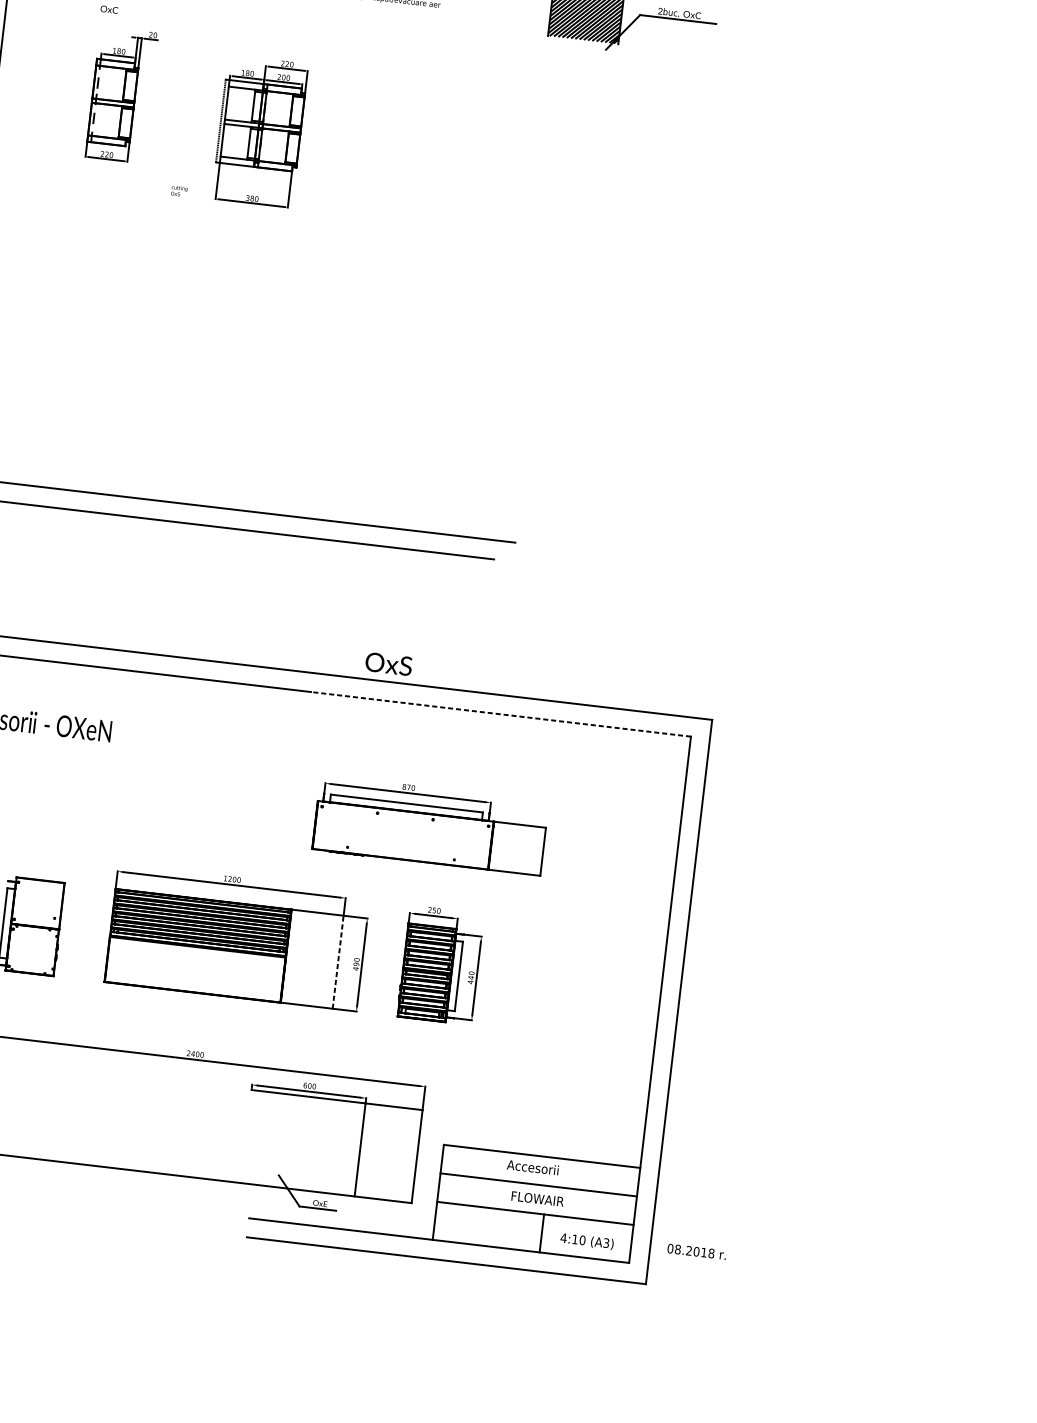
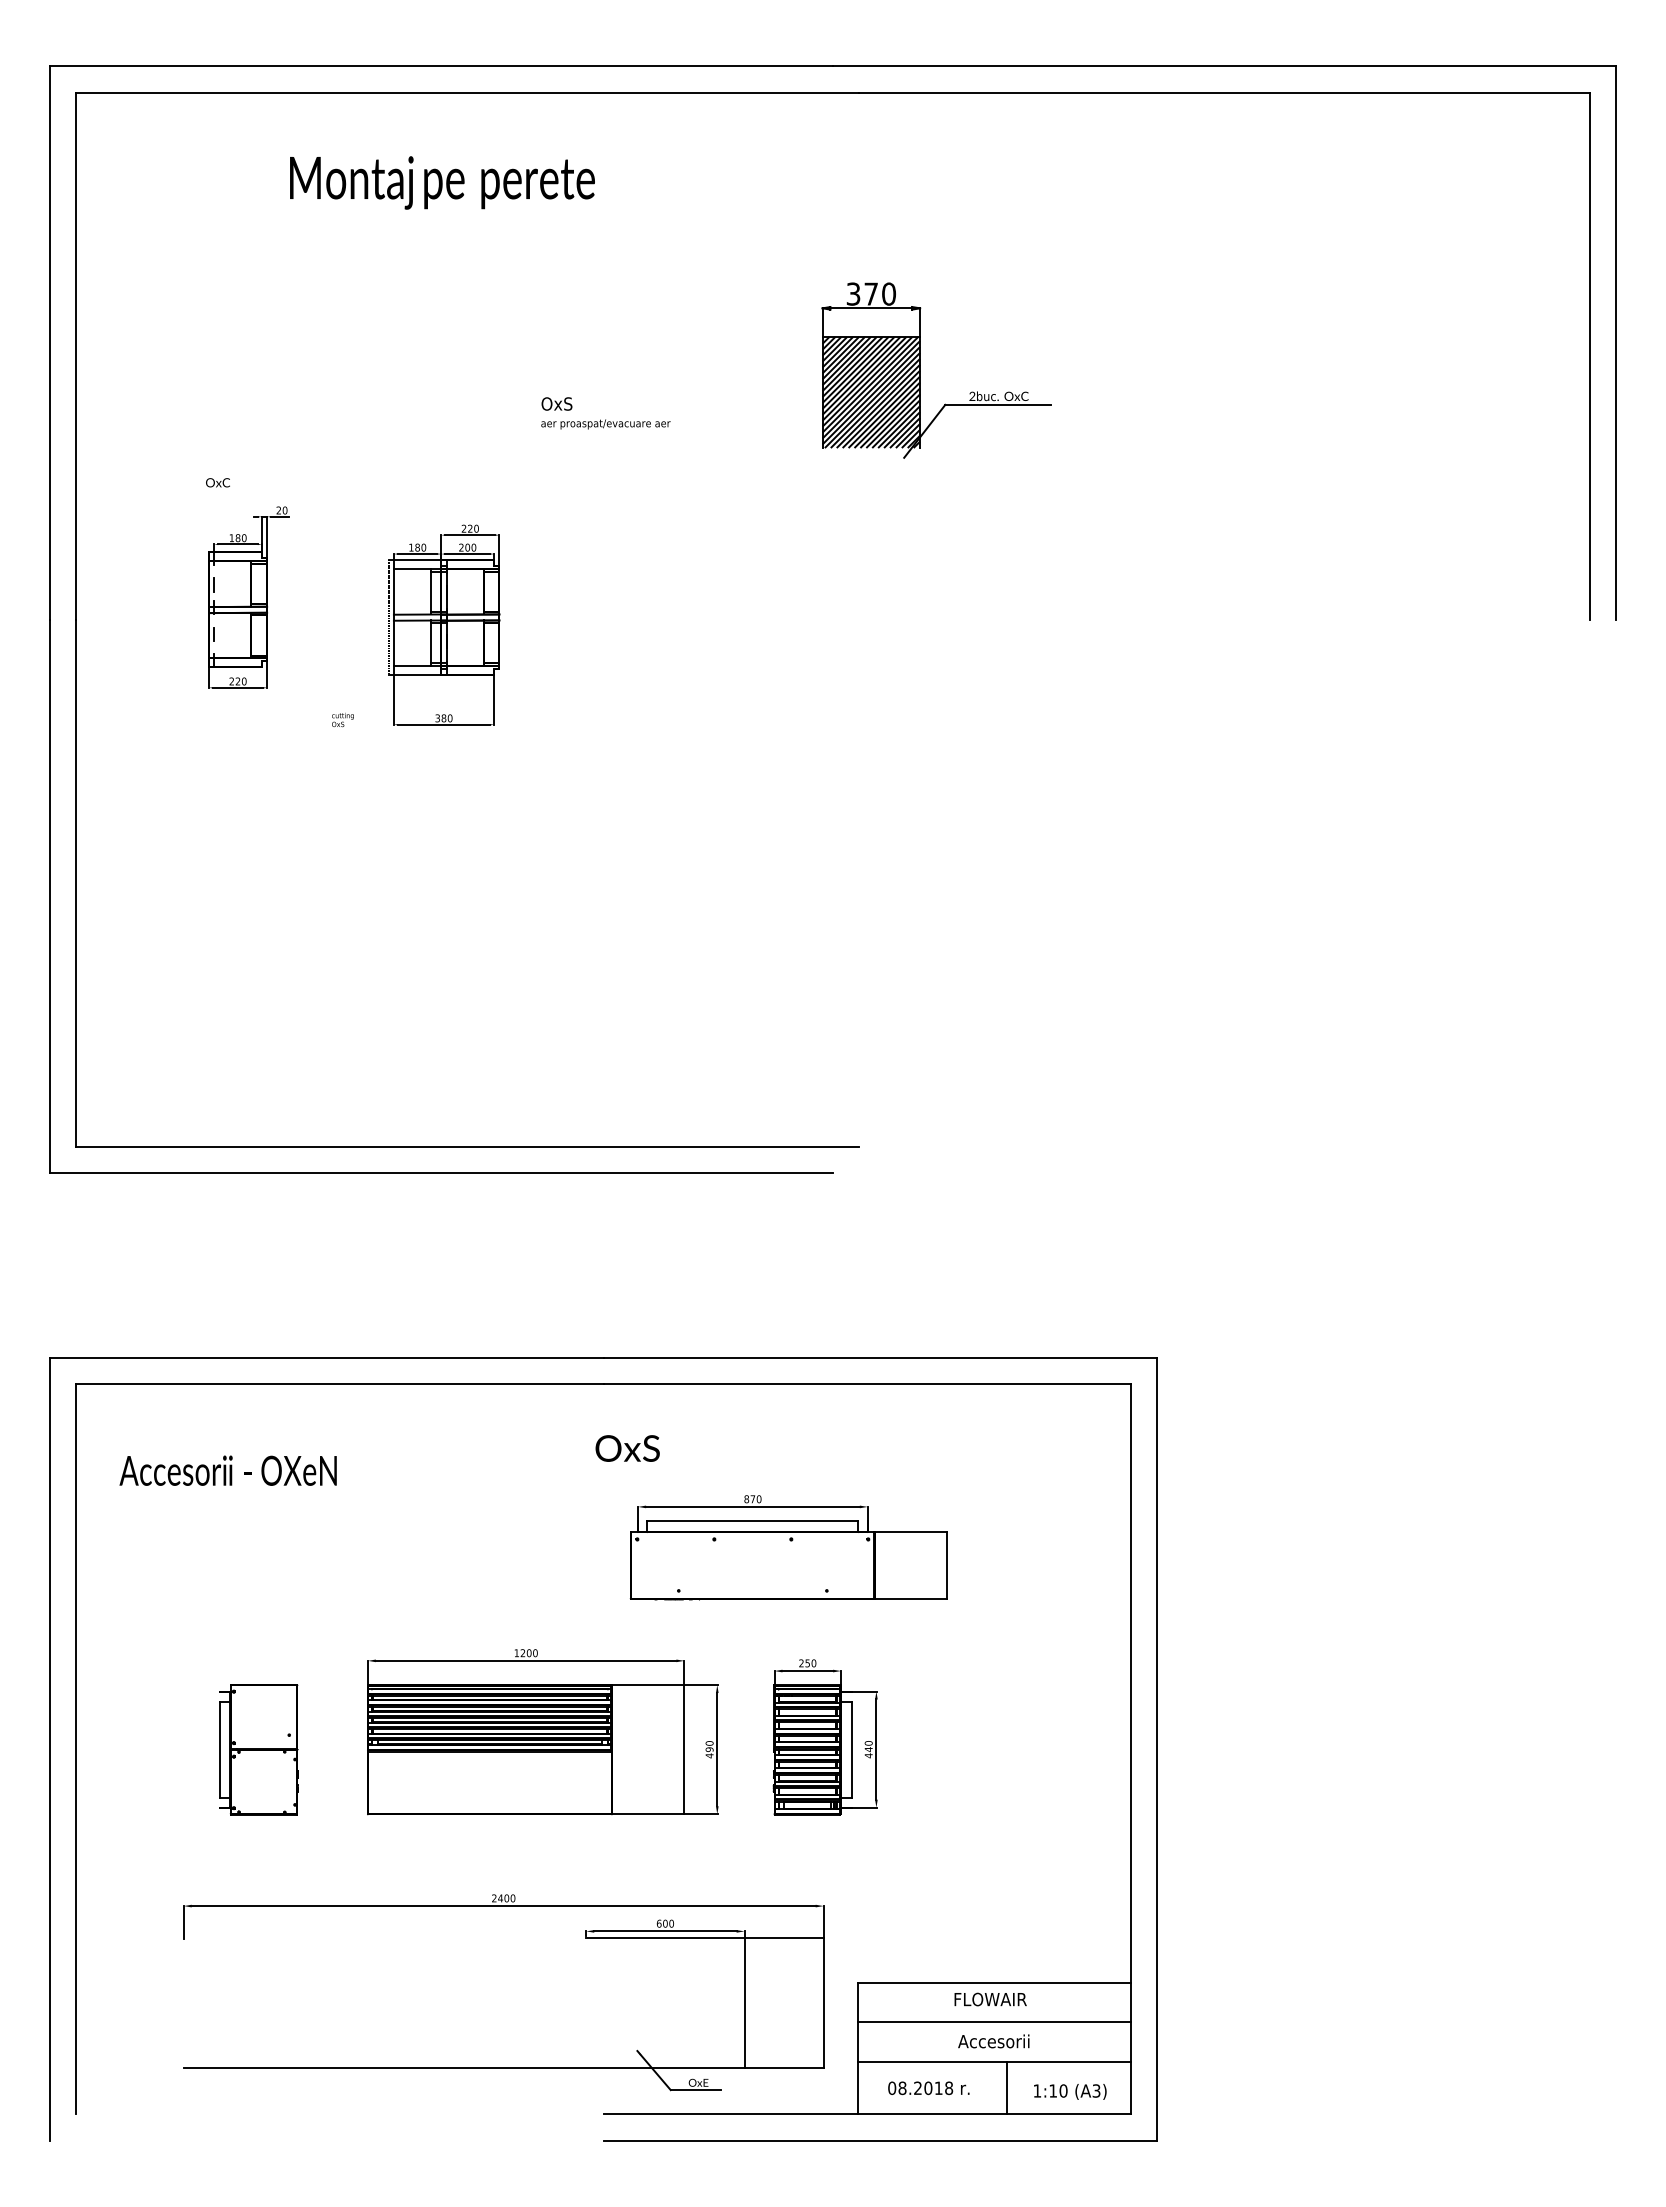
text: (388, 664) -> (627, 1448), moved
line: (501, 714) -> (867, 1384), dashed -> solid
line: (338, 962) -> (684, 1749), dashed -> solid
text: (535, 1167) -> (987, 1999), Accesorii -> FLOWAIR
text: (537, 1198) -> (994, 2041), FLOWAIR -> Accesorii
text: (563, 1237) -> (1037, 2090), 4:10 -> 1:10
text: (696, 1251) -> (928, 2088), moved

